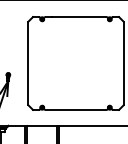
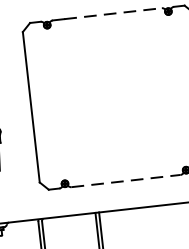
line: (79, 17) -> (113, 14), solid -> dashed
line: (76, 109) -> (126, 180), solid -> dashed

